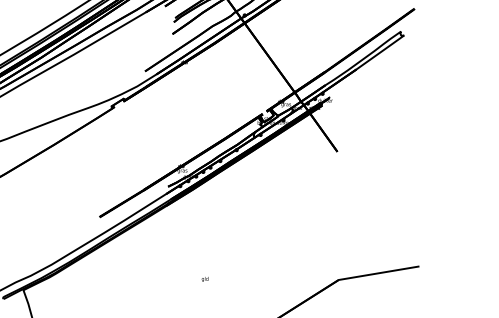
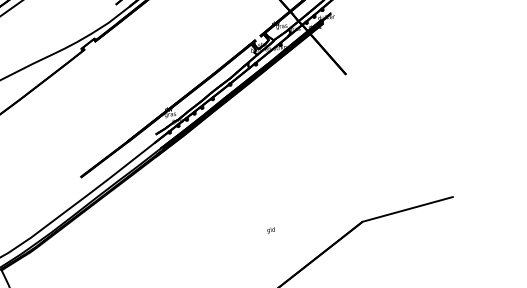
text: (204, 279) -> (270, 230), moved

